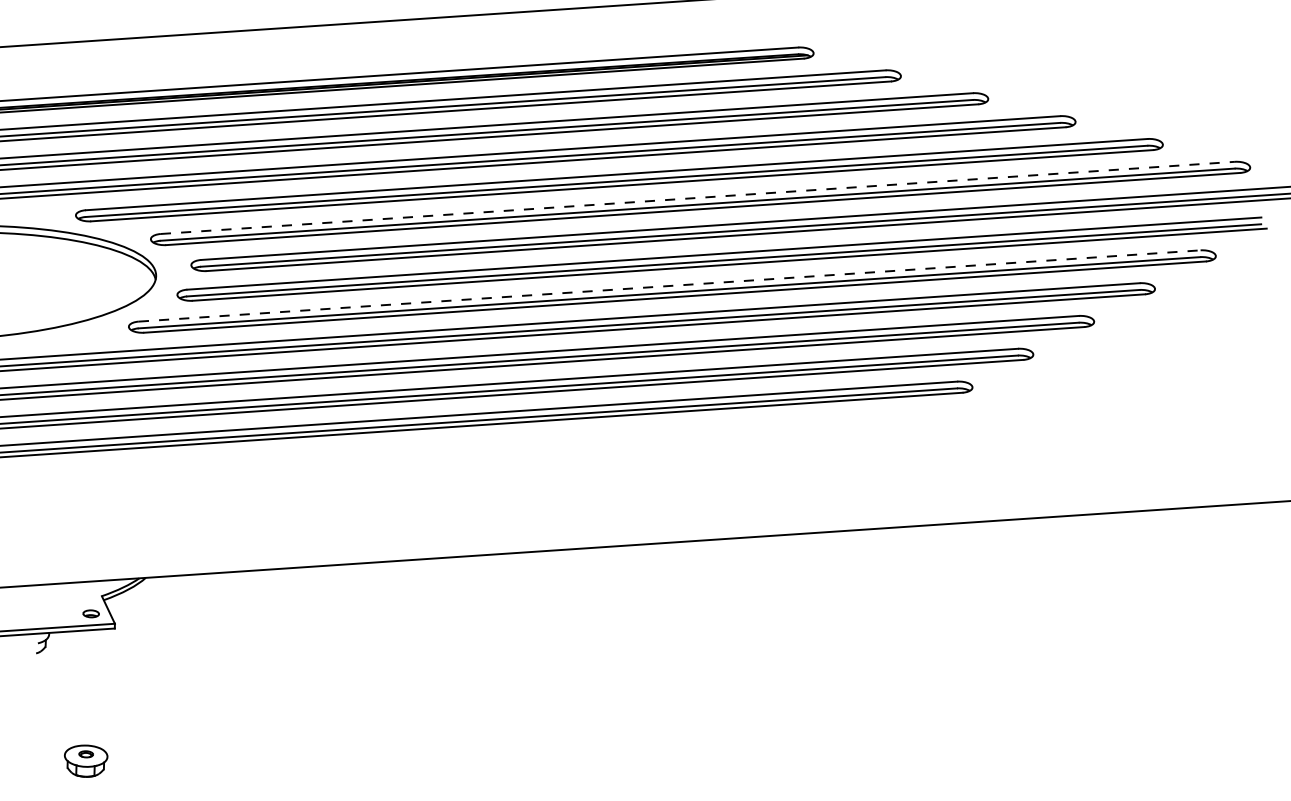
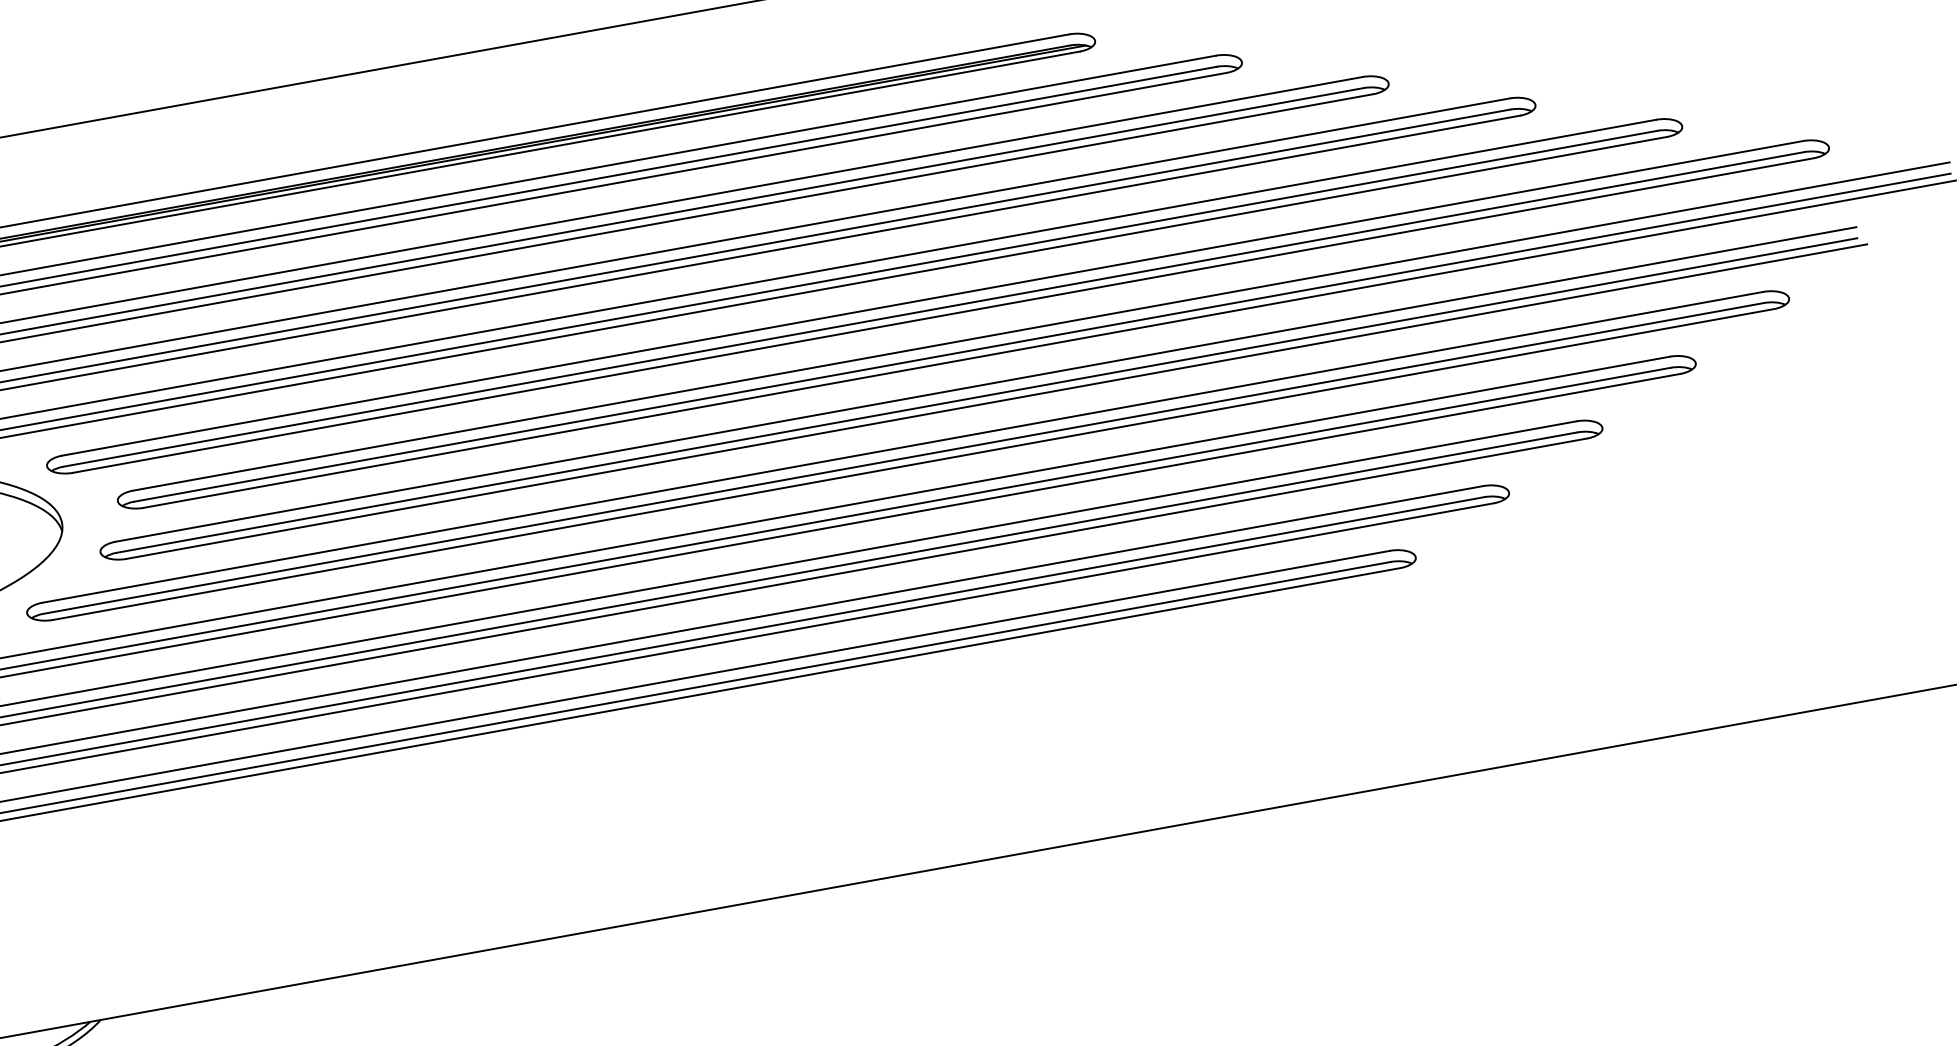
line: (698, 197) -> (933, 297), dashed -> solid
line: (670, 285) -> (903, 446), dashed -> solid

